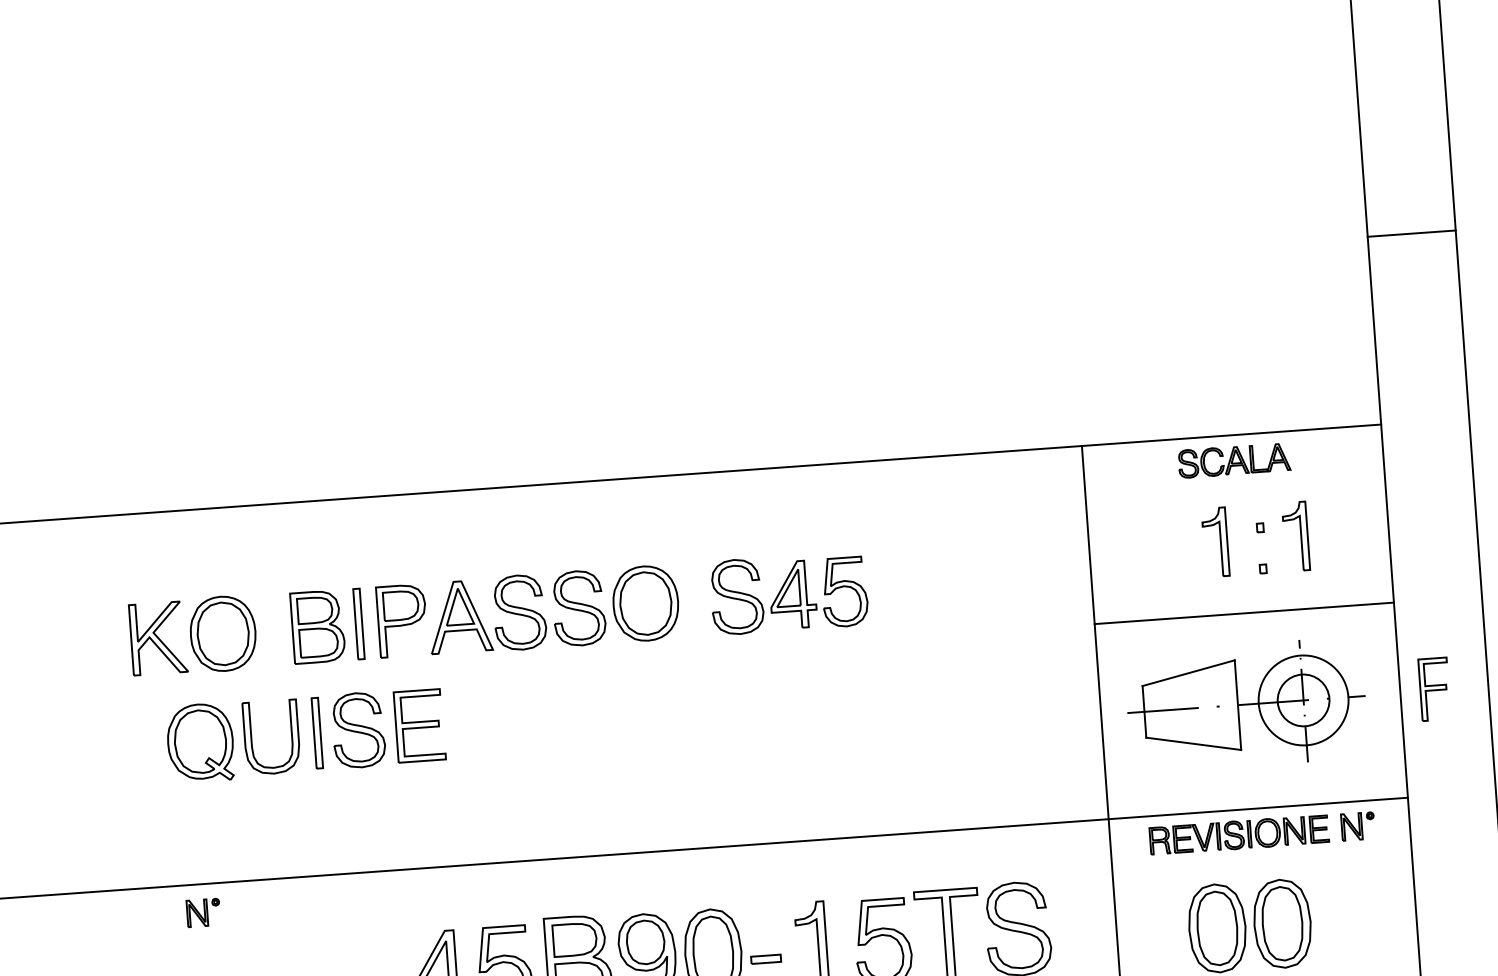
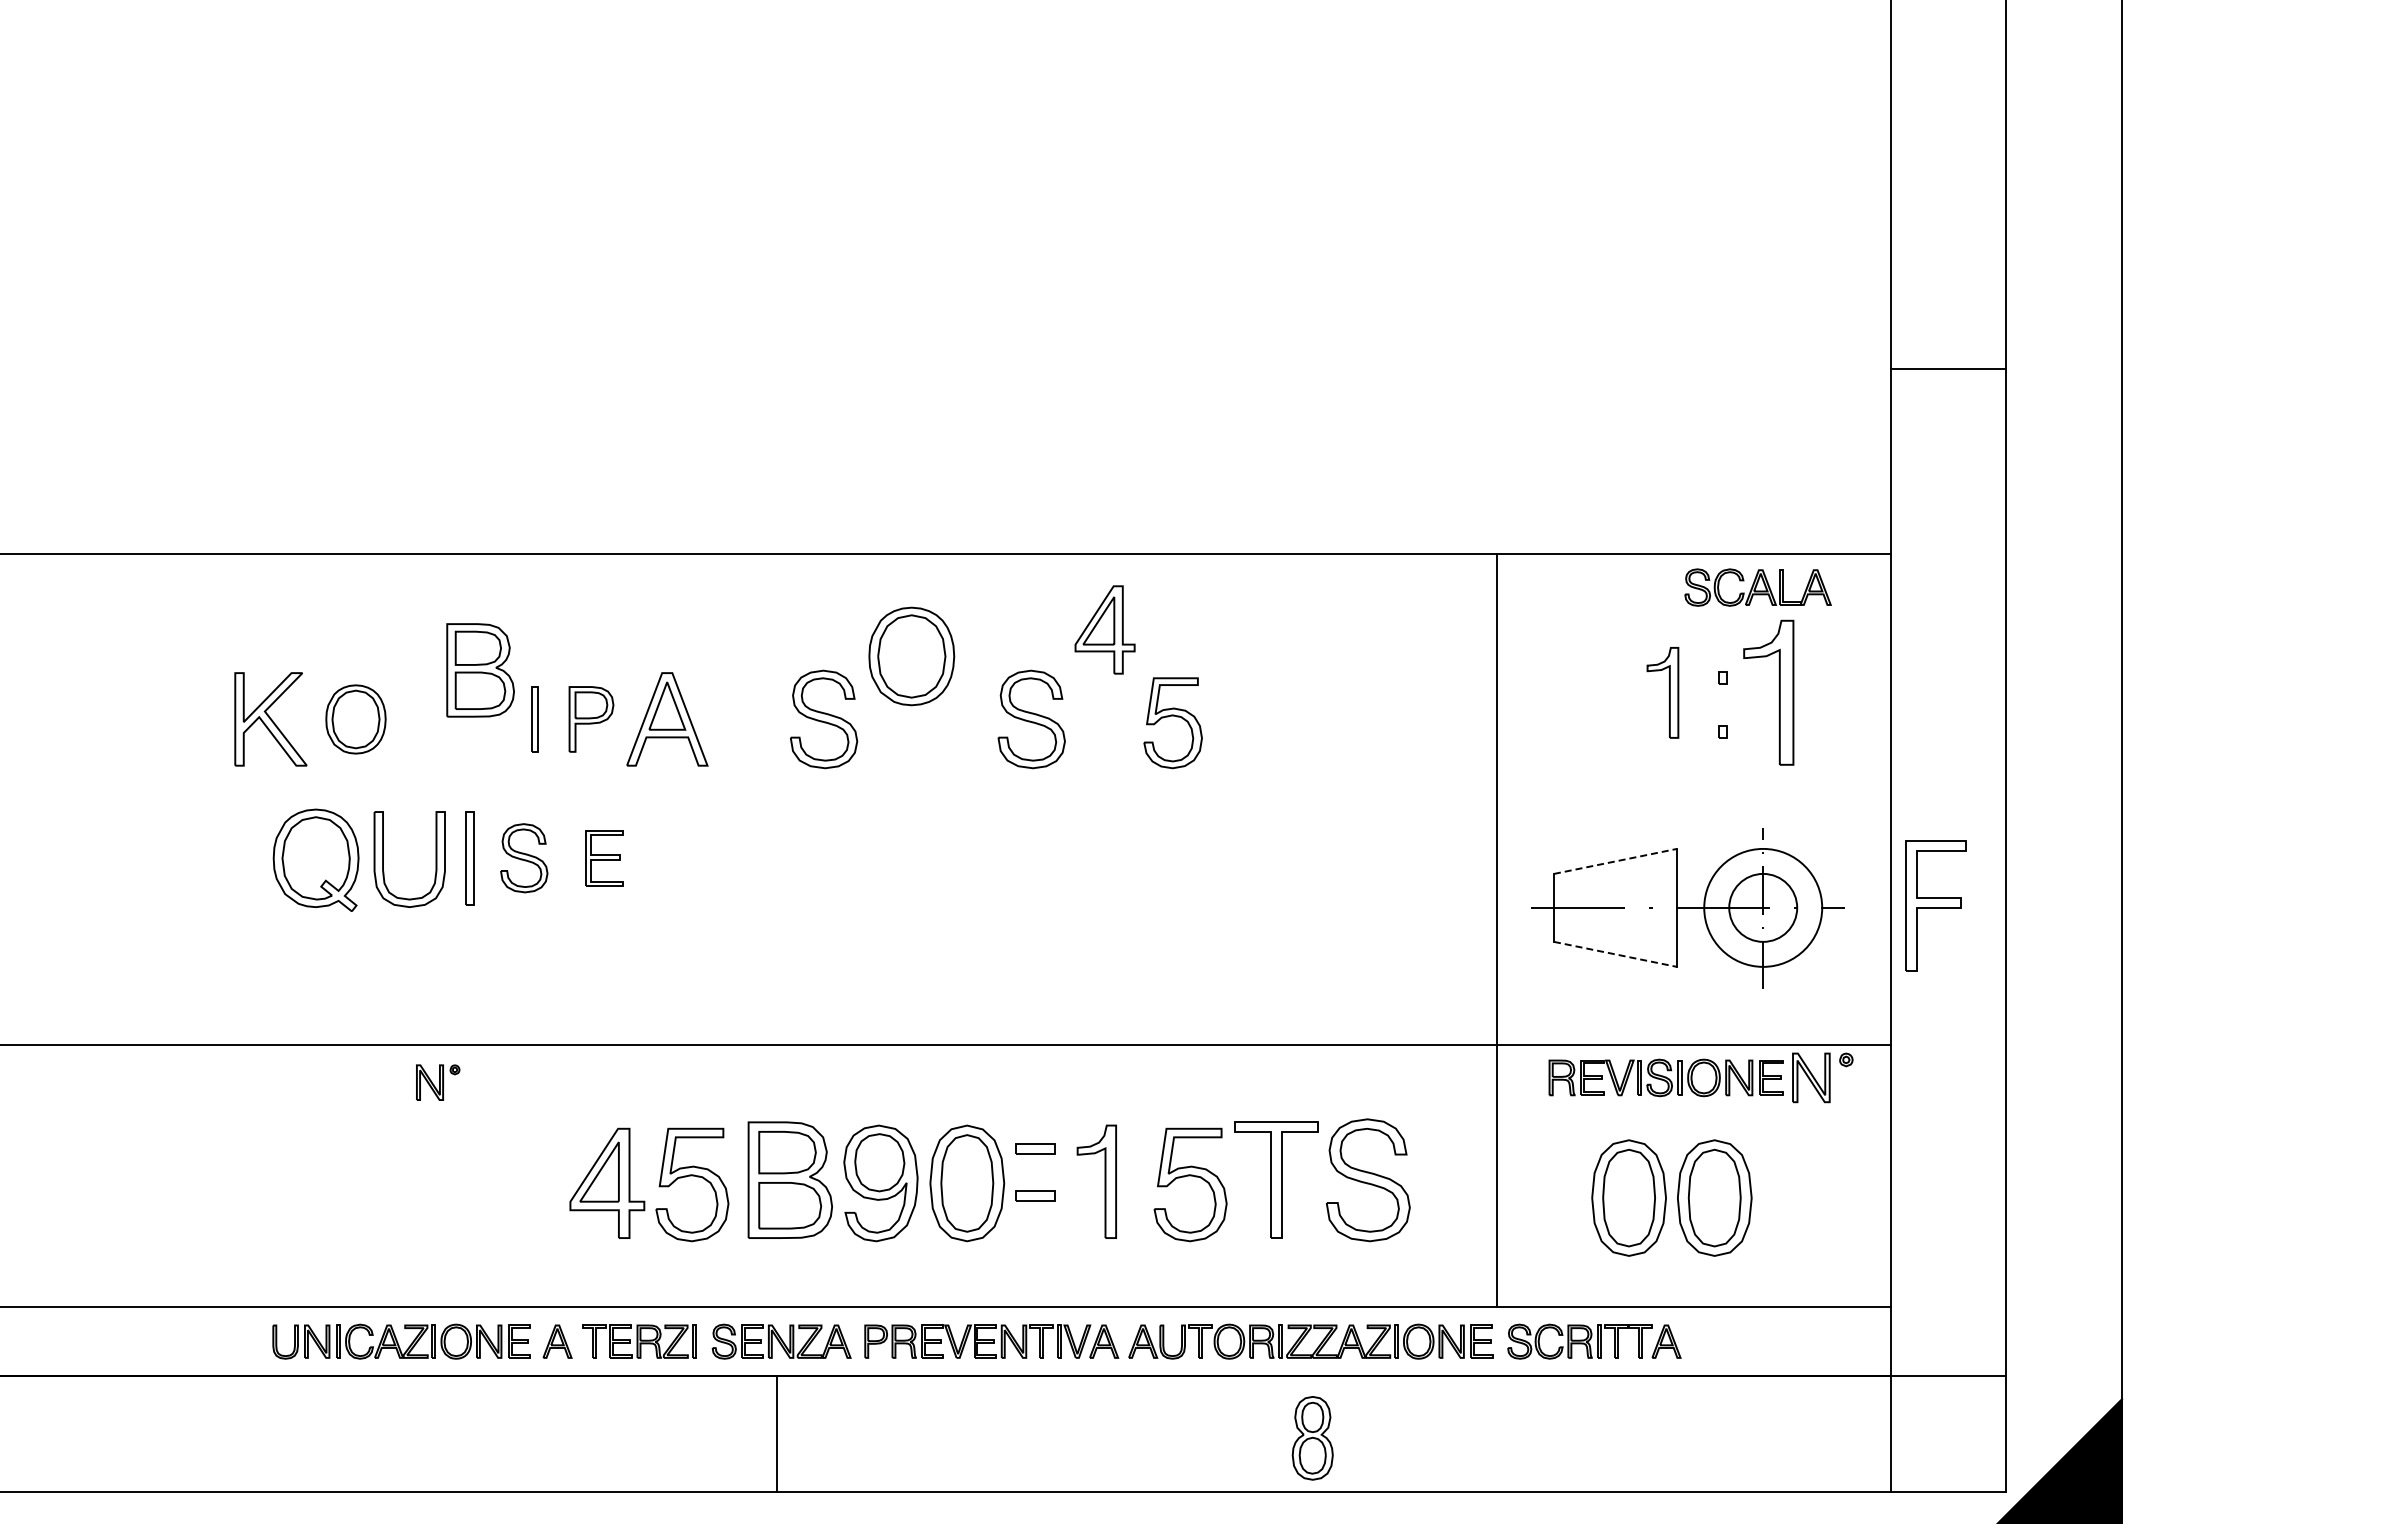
line: (1411, 233) -> (1948, 369), moved
part: (1233, 460) -> (1757, 587), moved
part: (1295, 536) -> (1768, 692), size x1.6
part: (792, 594) -> (1104, 629), moved
part: (645, 603) -> (911, 656), moved
part: (519, 612) -> (745, 719), removed
line: (1244, 613) -> (1693, 788), removed
part: (402, 621) -> (591, 719), size x0.7
part: (358, 624) -> (534, 719), size x0.7
part: (317, 627) -> (480, 670), moved
part: (222, 633) -> (355, 719), size x0.7
line: (1188, 673) -> (1615, 861), solid -> dashed
part: (1434, 689) -> (1935, 905), size x1.6
part: (419, 726) -> (604, 858), size x0.6
part: (358, 729) -> (524, 857), size x0.7
line: (1193, 743) -> (1615, 954), solid -> dashed
part: (1357, 826) -> (1822, 1077), size x1.4
part: (203, 912) -> (438, 1082), moved
part: (763, 923) -> (1035, 1148), added

